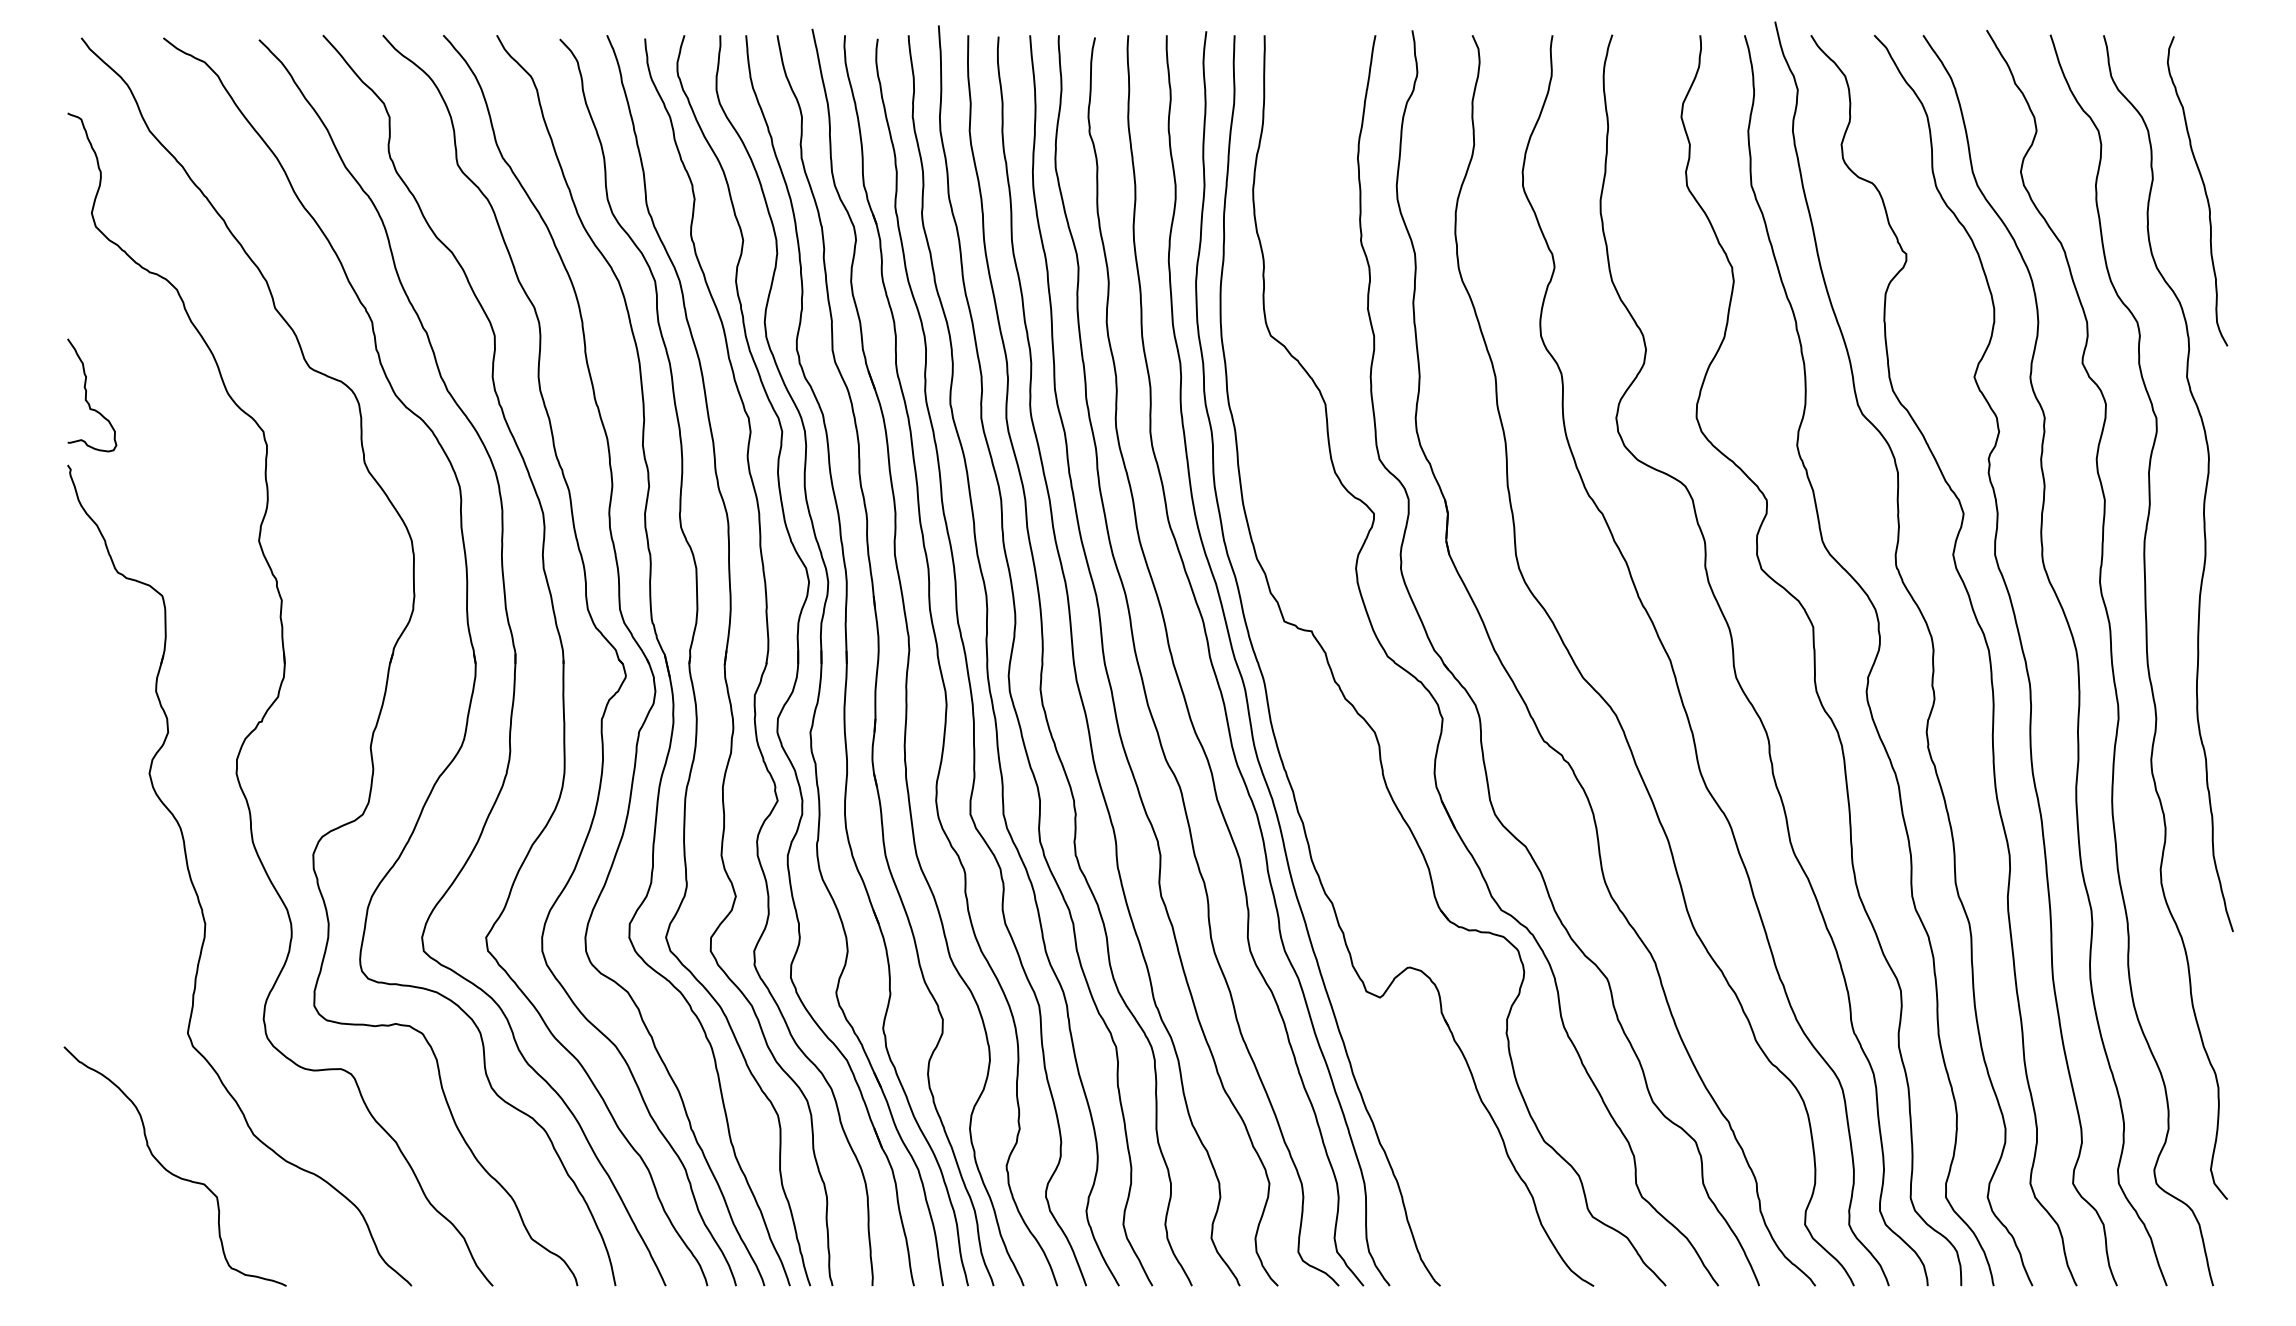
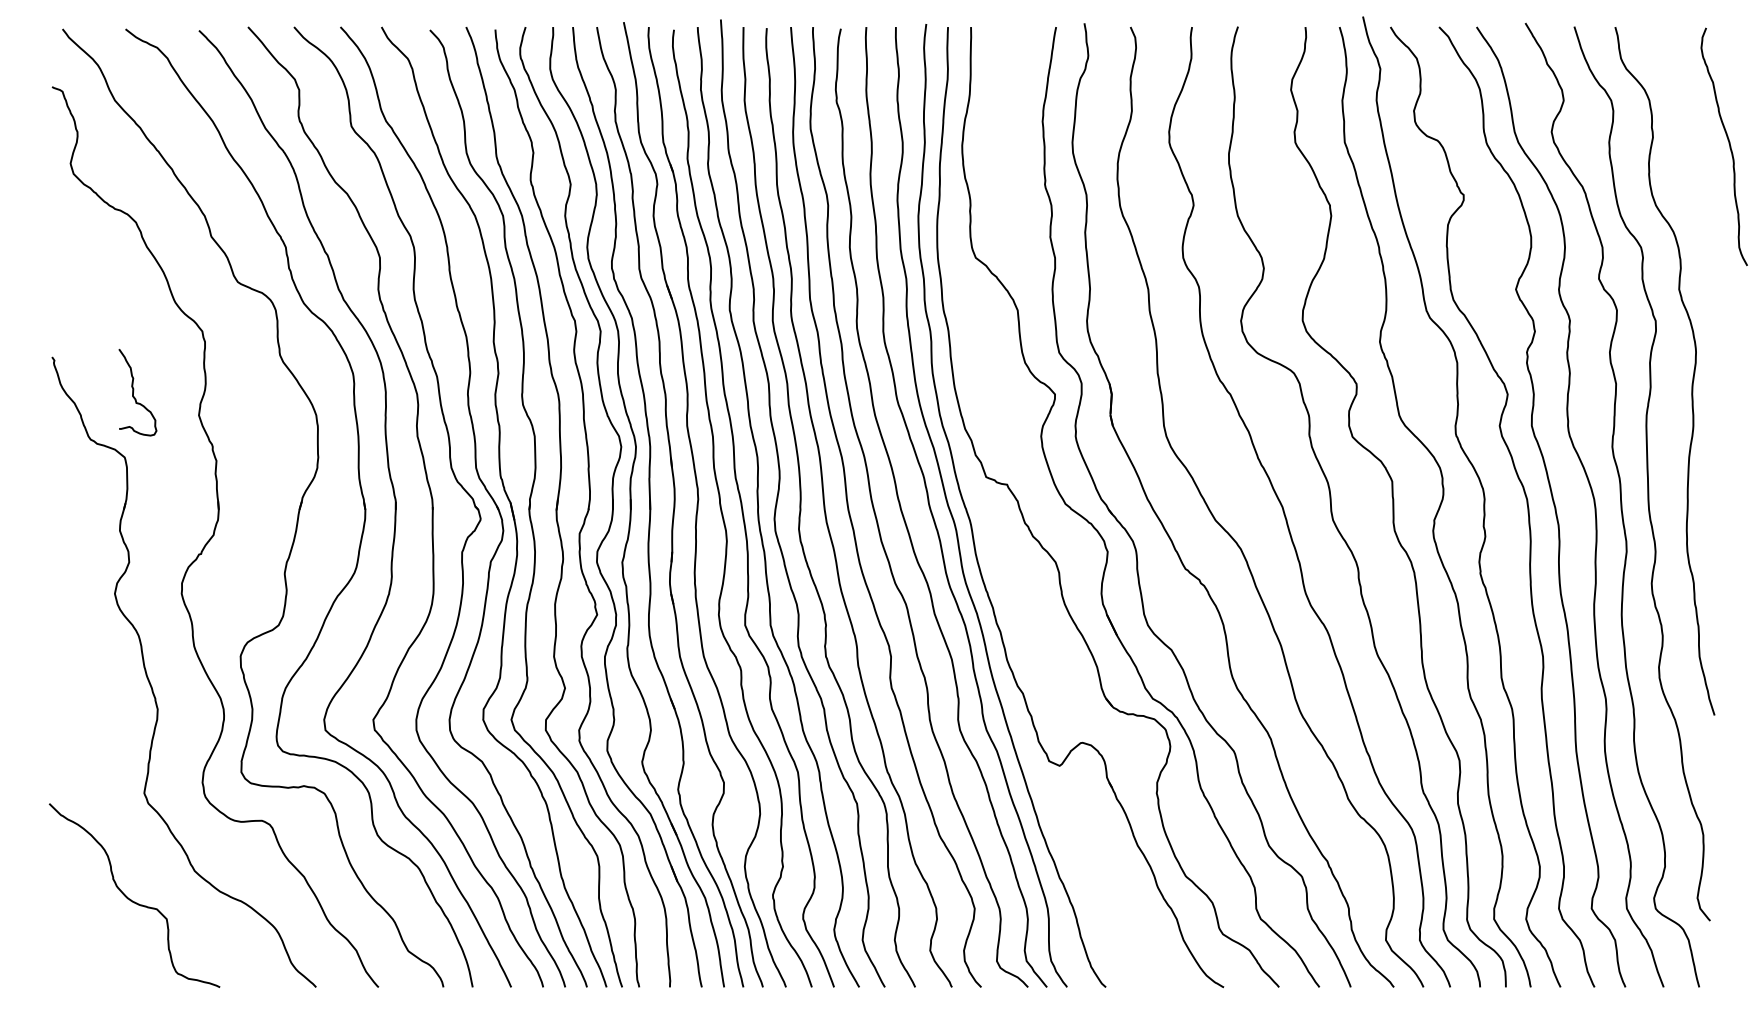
curve: (2203, 186) -> (1728, 143), moved
curve: (87, 394) -> (134, 391), moved

